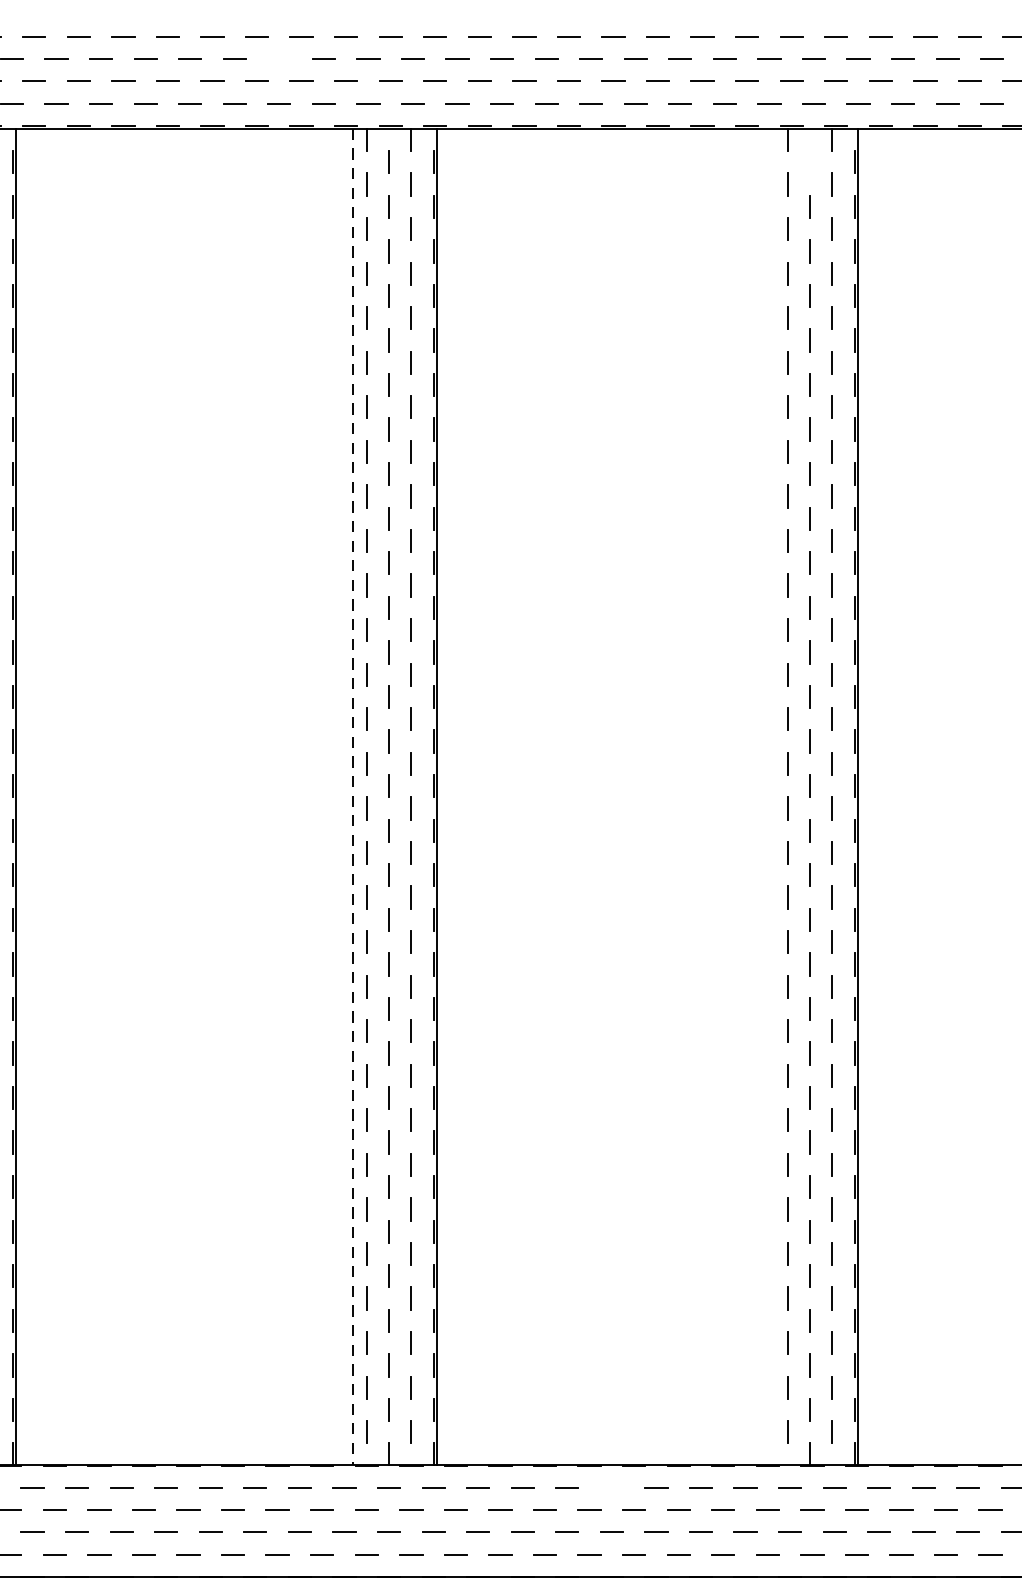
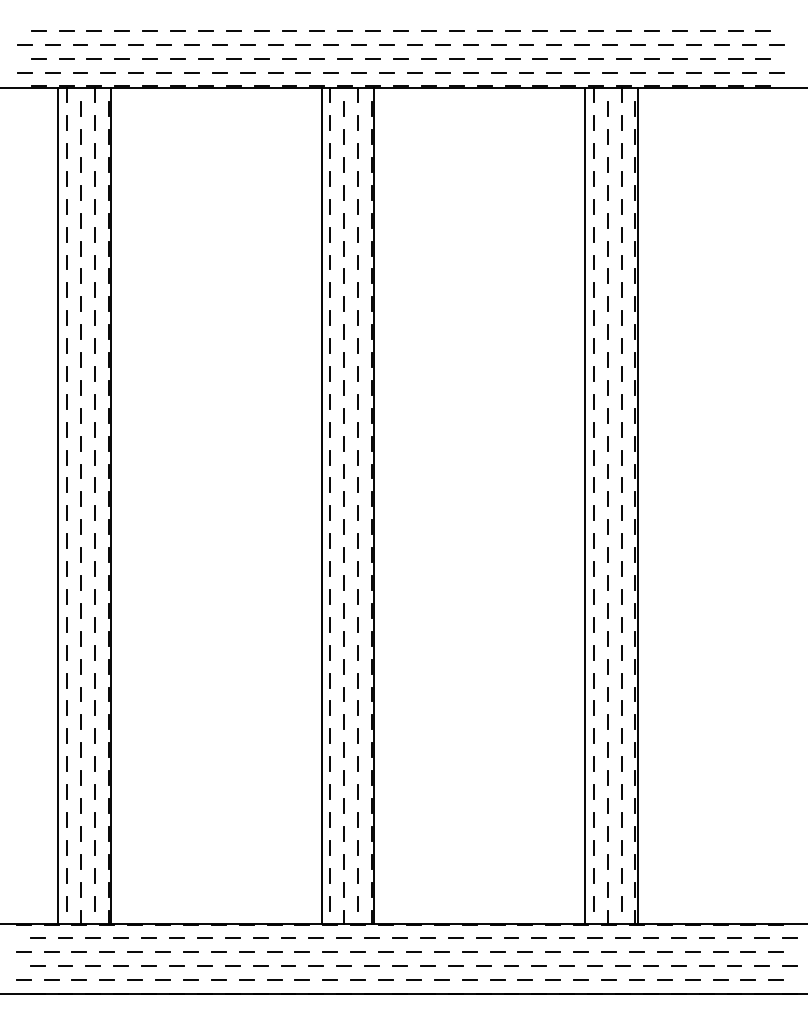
line: (279, 58) -> (275, 44), added
line: (809, 161) -> (607, 108), added
line: (352, 797) -> (321, 506), dashed -> solid
line: (774, 797) -> (585, 506), added
line: (611, 1486) -> (483, 937), added

